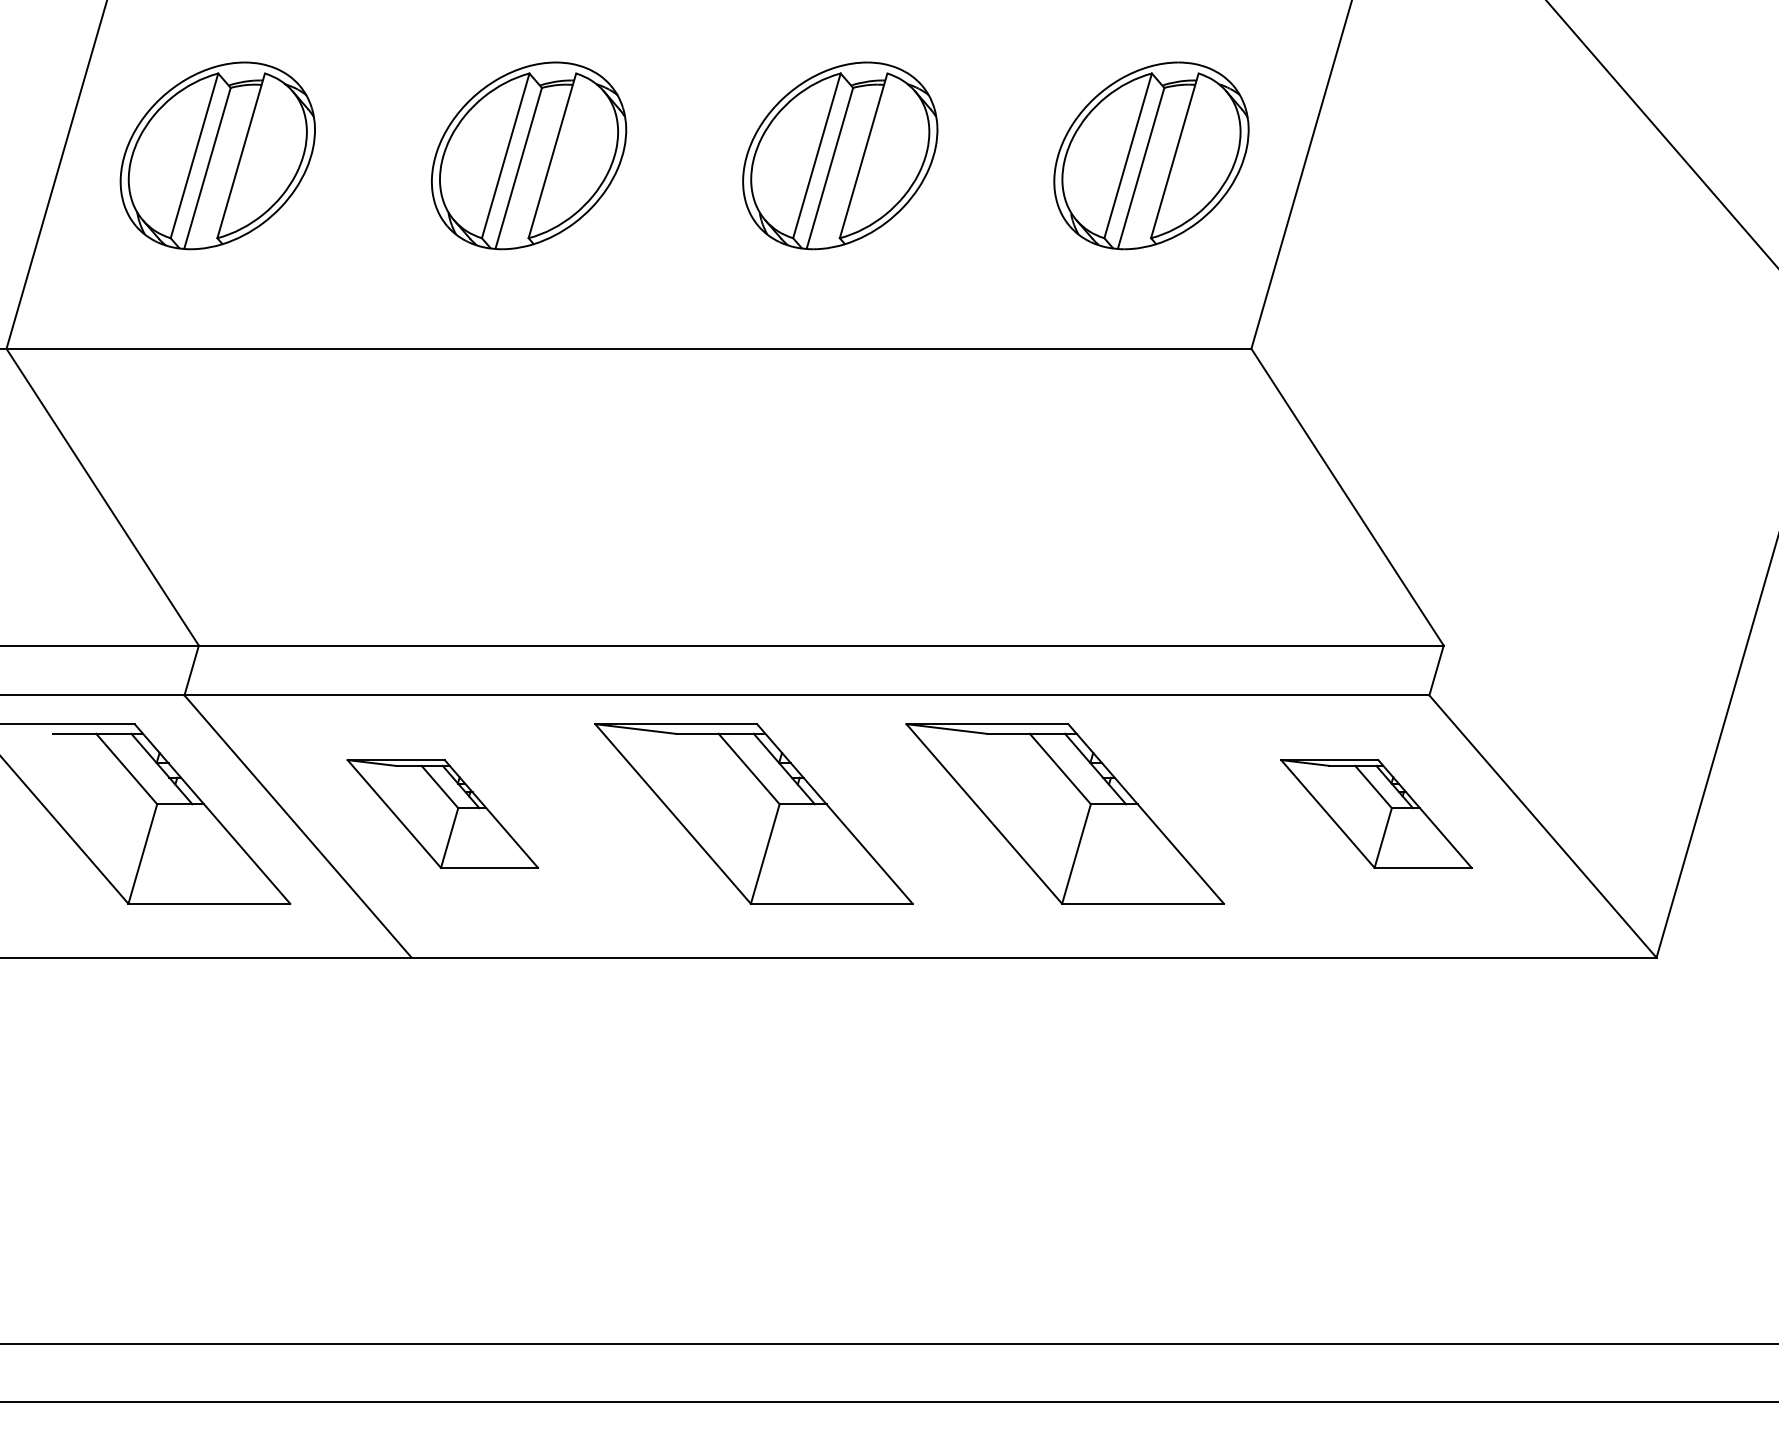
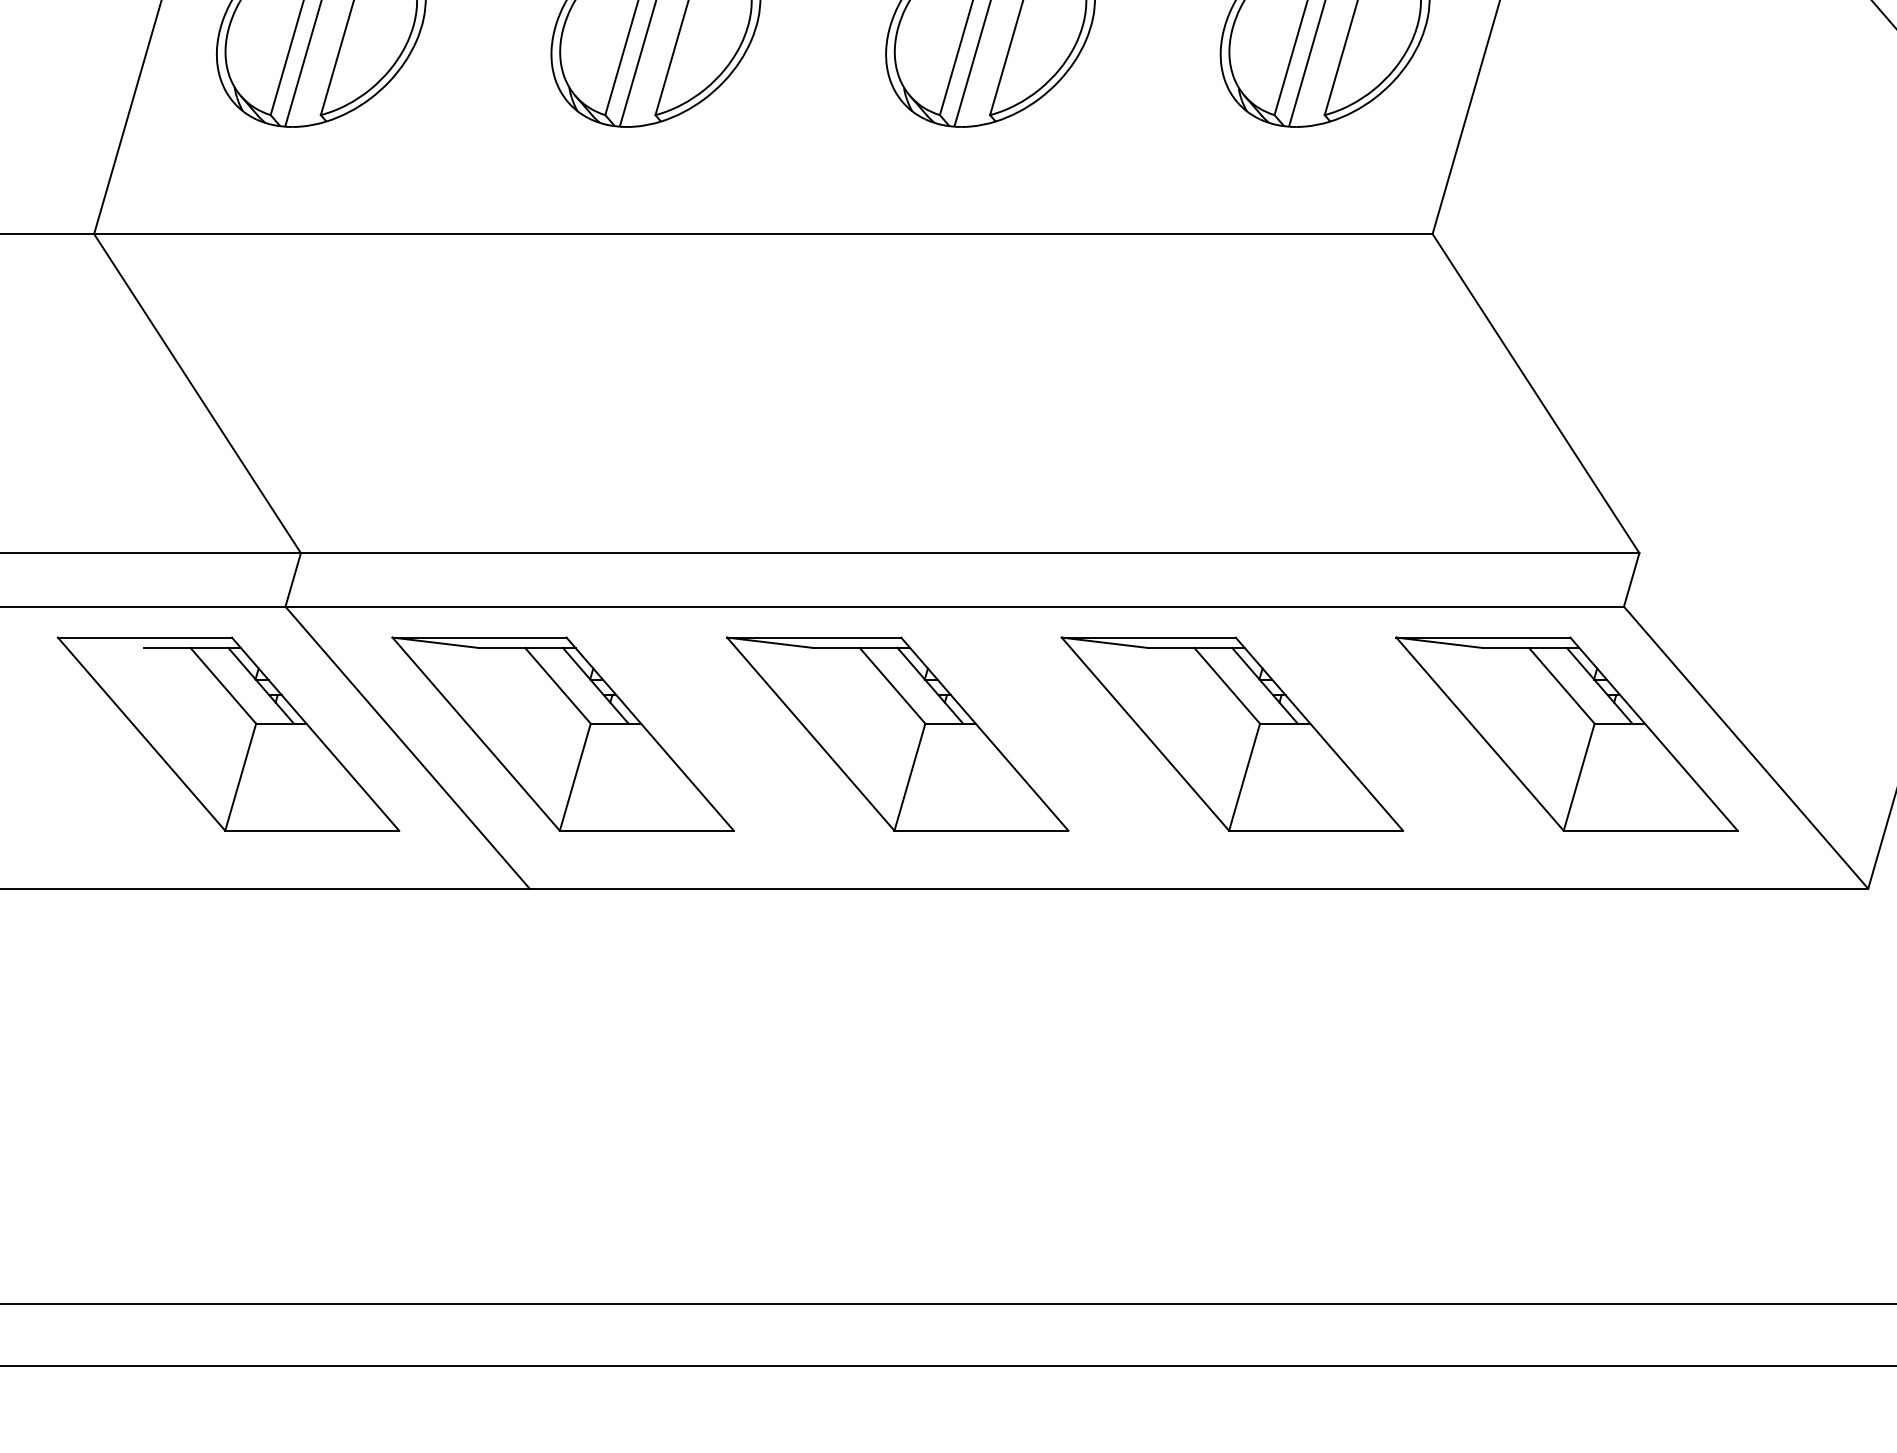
part: (442, 813) -> (562, 733), size x1.67
part: (1376, 813) -> (1567, 733), size x1.67

